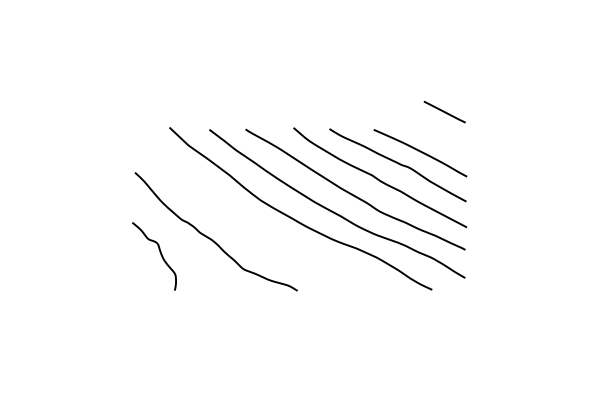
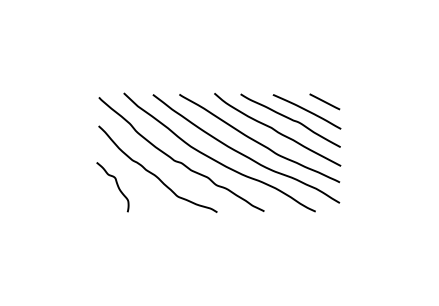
line: (444, 111) -> (324, 101), moved
curve: (247, 221) -> (180, 161), added

